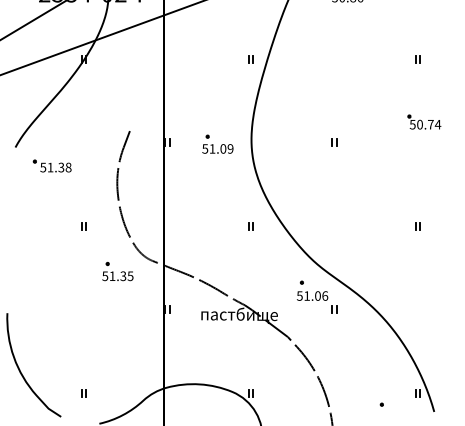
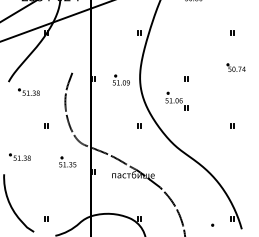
part: (117, 270) -> (67, 161), moved
part: (34, 281) -> (19, 156), added
part: (316, 295) -> (176, 100), moved

